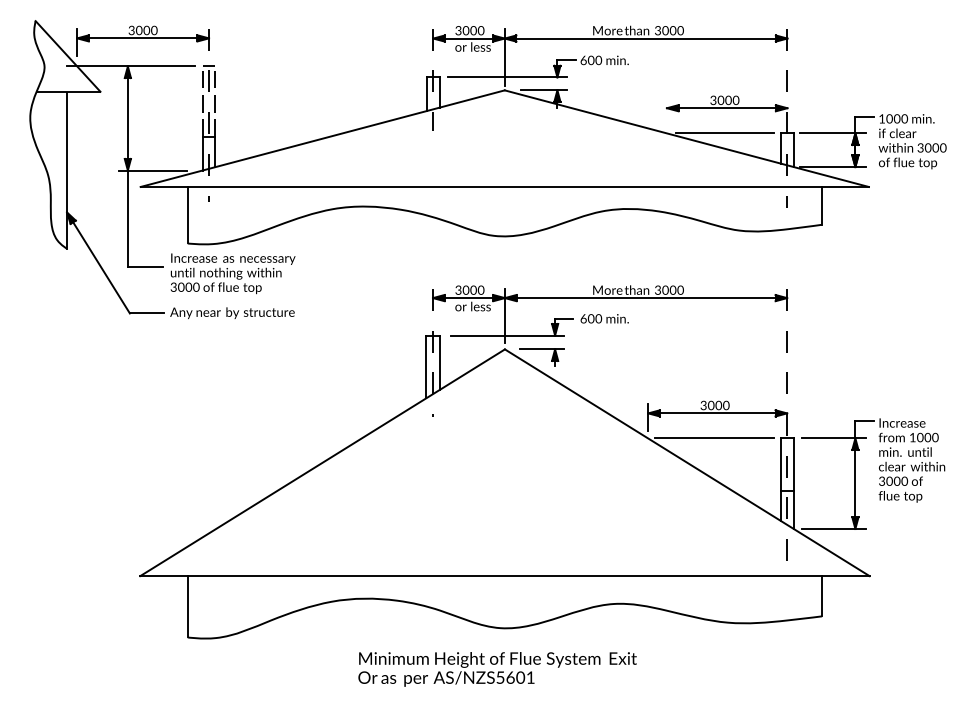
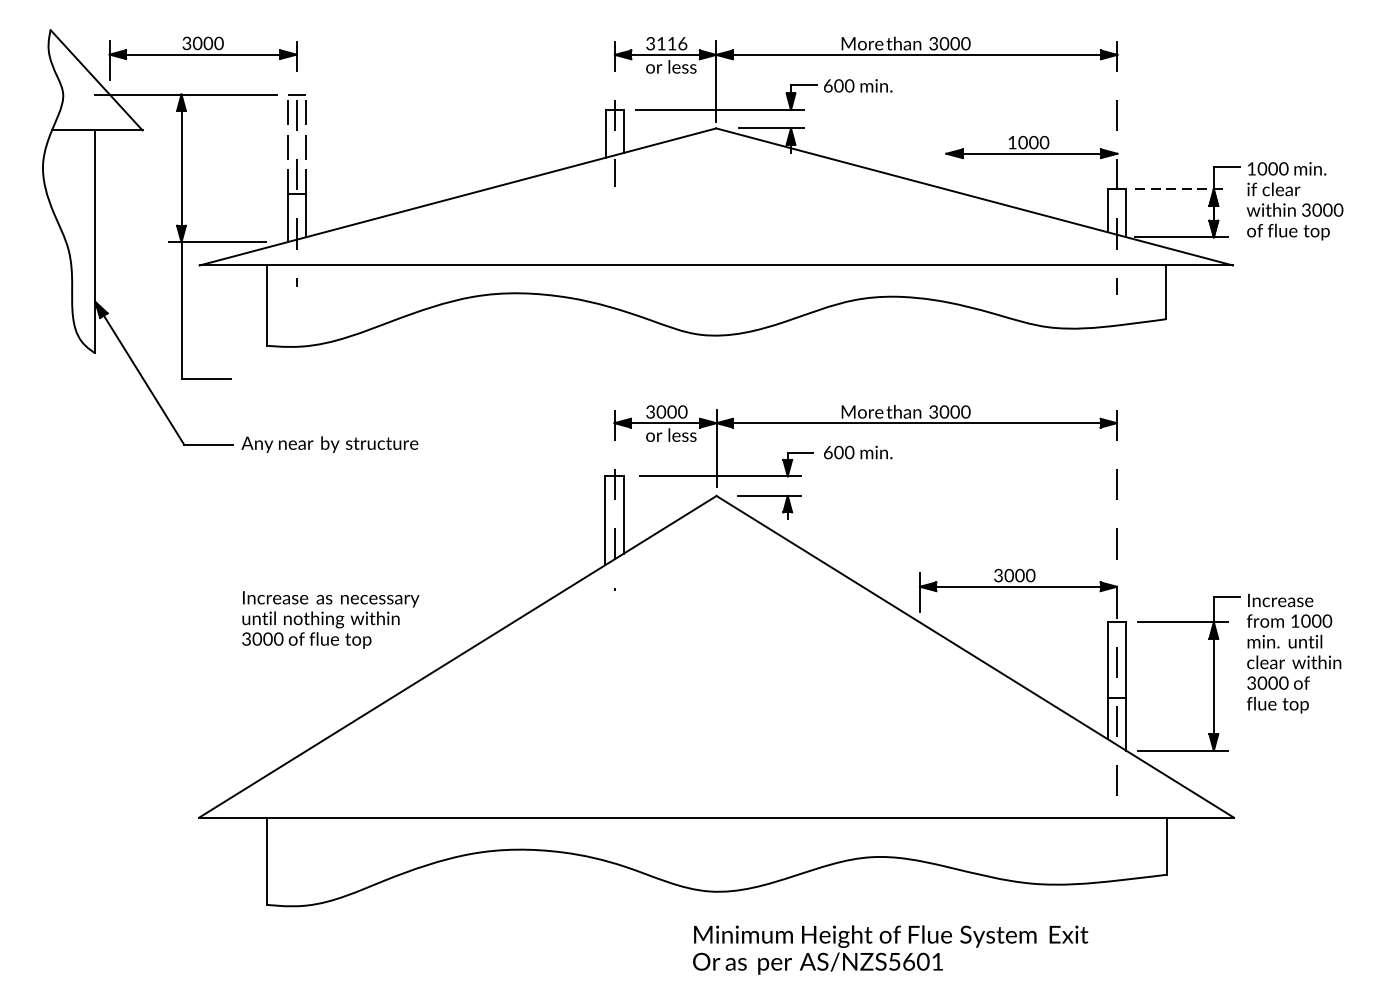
text: (473, 30) -> (671, 43), 3000 -> 3116
text: (713, 99) -> (1012, 141), 3000 -> 1000
line: (724, 133) -> (1028, 189), removed
line: (832, 133) -> (1181, 189), solid -> dashed
text: (232, 273) -> (329, 619), moved
line: (714, 438) -> (1013, 622), removed
text: (497, 669) -> (890, 950), moved

